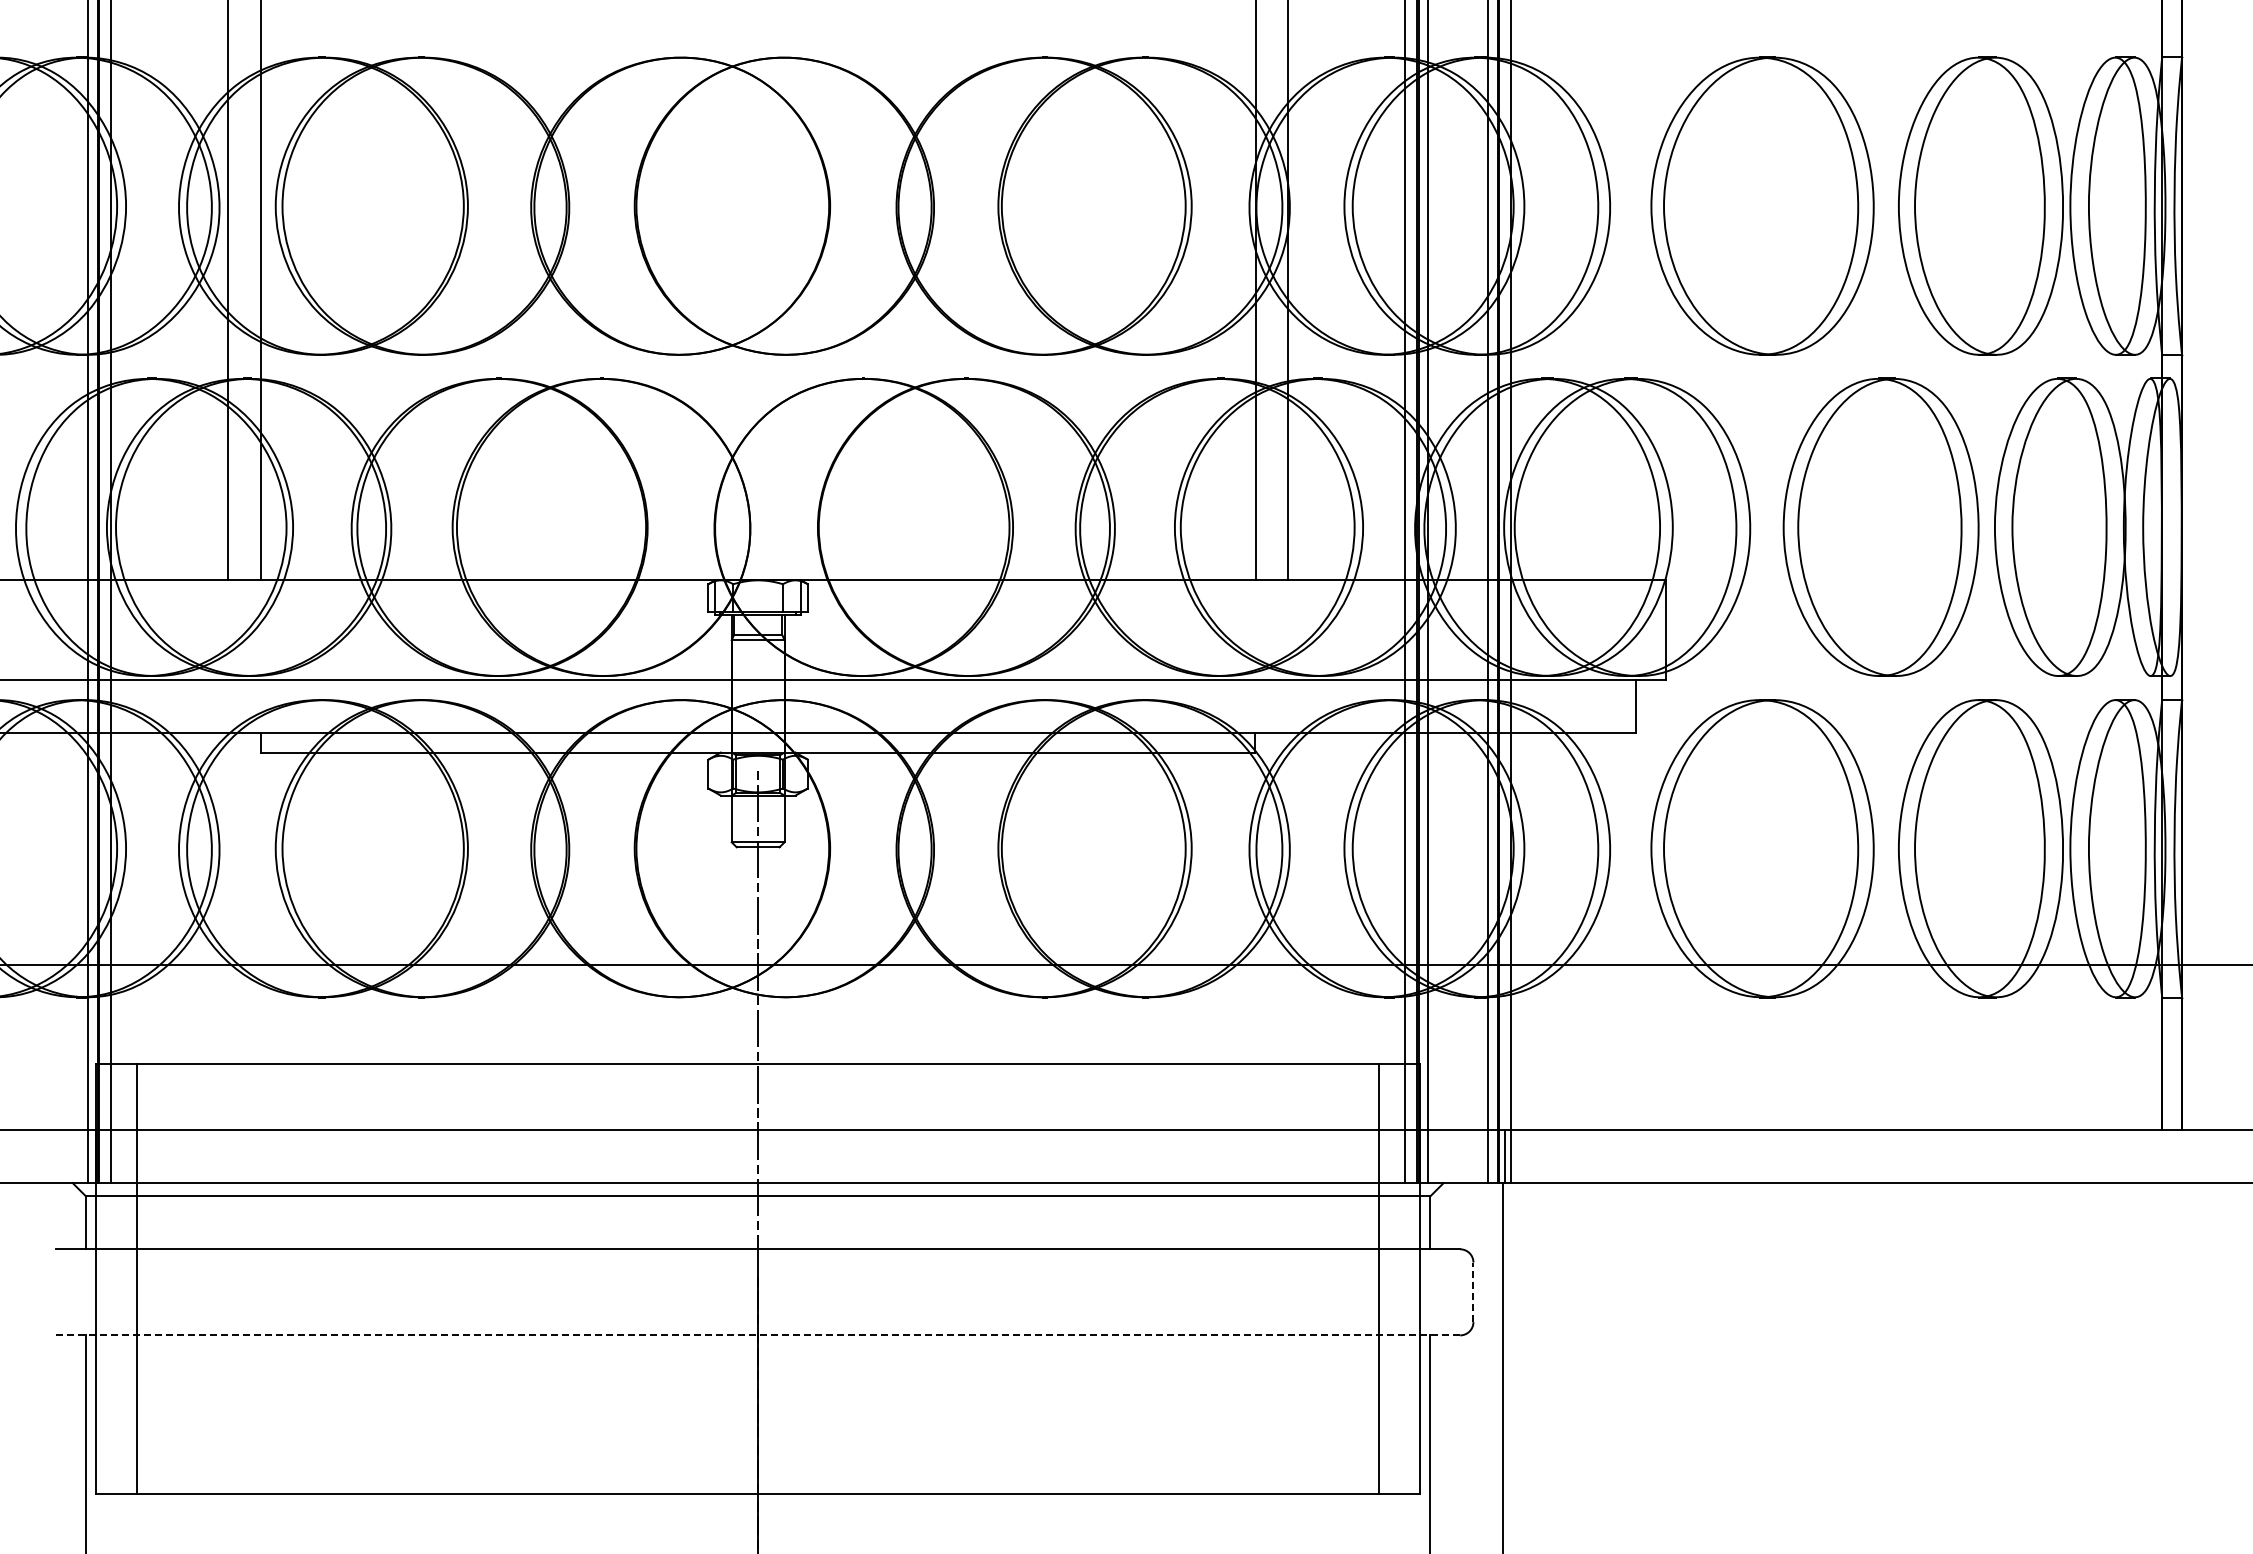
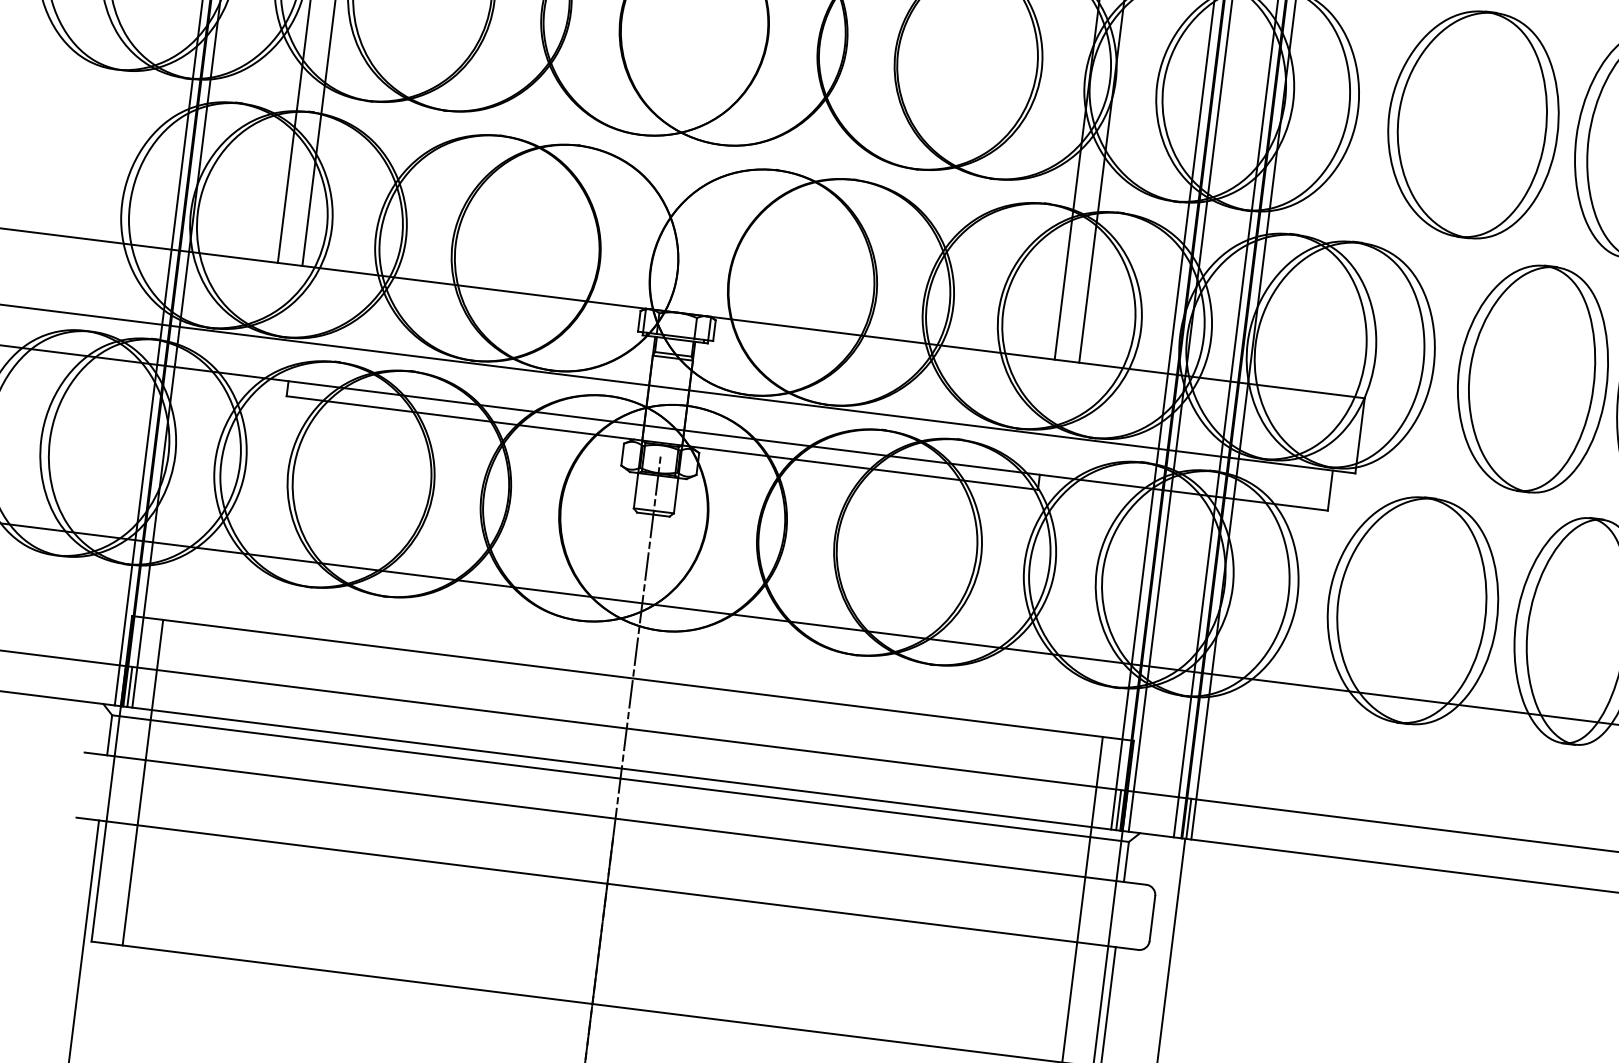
line: (104, 1156) -> (129, 686), added
line: (1411, 1156) -> (1118, 810), added
line: (1473, 1292) -> (1152, 918), dashed -> solid
line: (758, 1335) -> (607, 883), dashed -> solid

